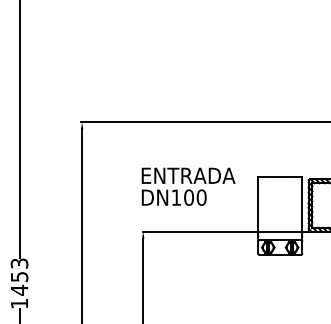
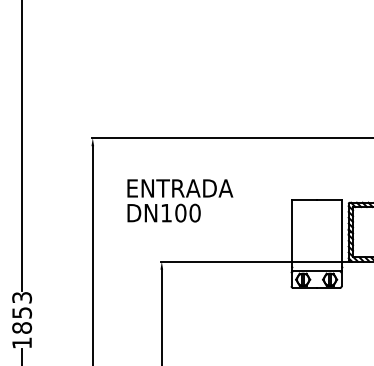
text: (188, 186) -> (180, 200), moved
text: (19, 289) -> (22, 327), 1453 -> 1853

